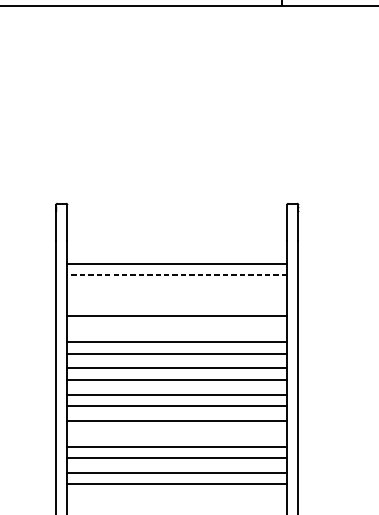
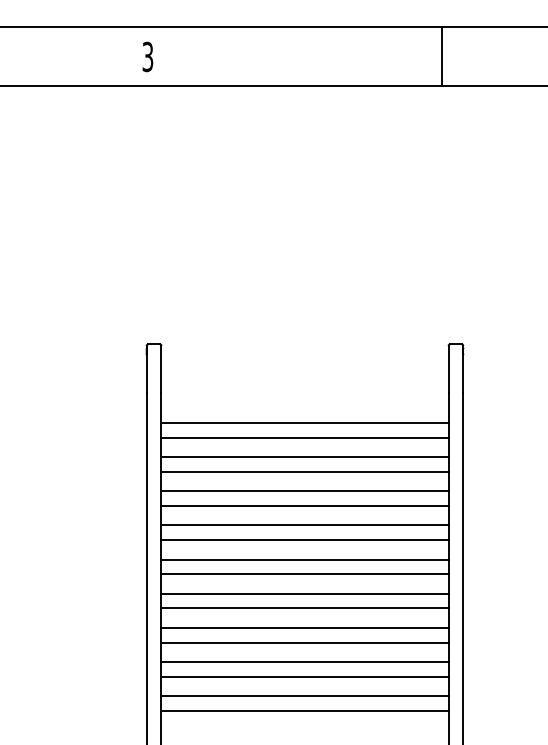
line: (177, 275) -> (305, 437), dashed -> solid
line: (176, 290) -> (304, 457), added
line: (176, 301) -> (304, 471), added
line: (176, 327) -> (304, 506), added
line: (176, 431) -> (304, 642), added

